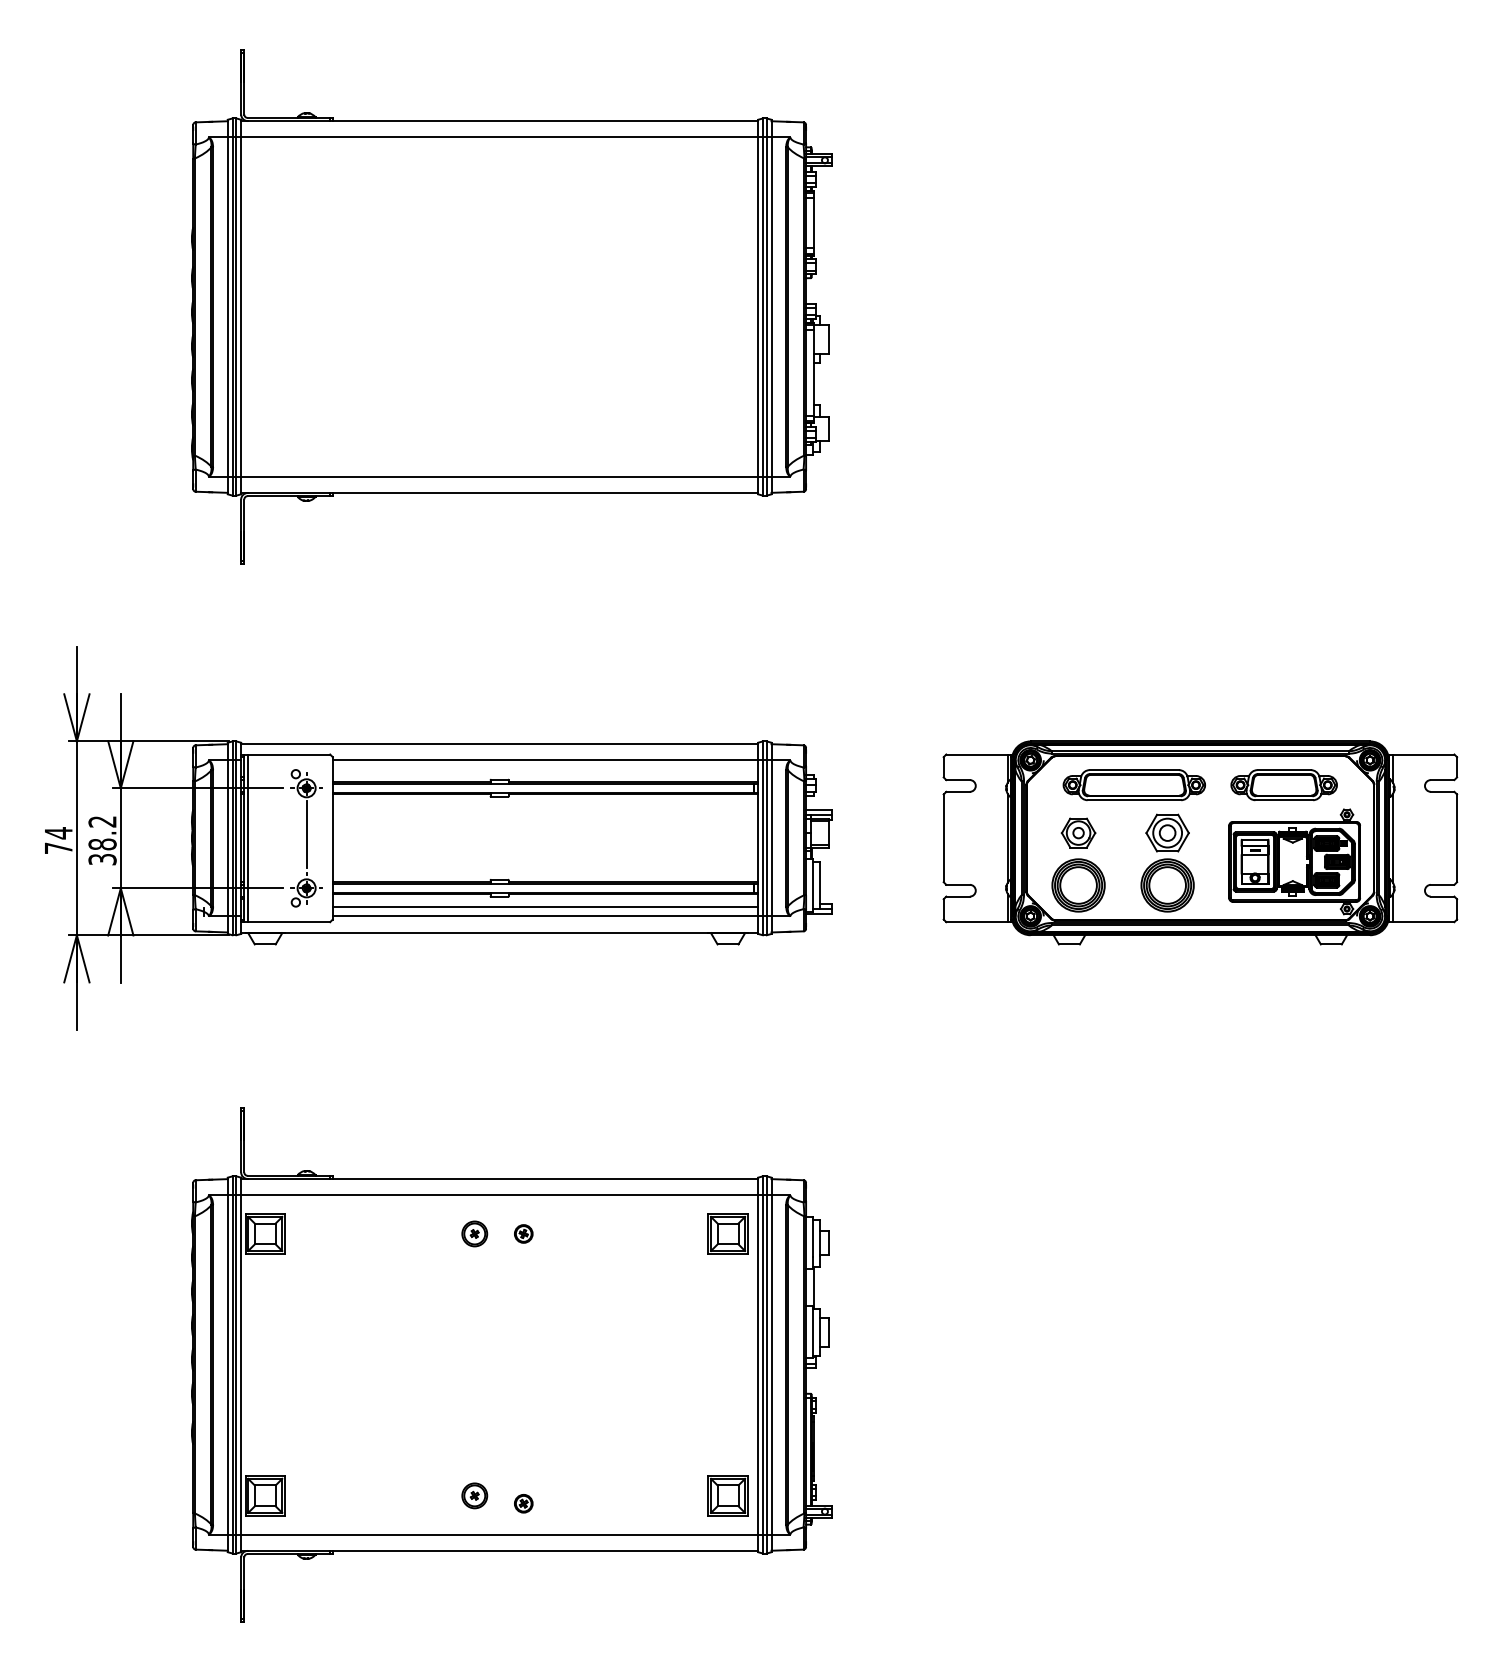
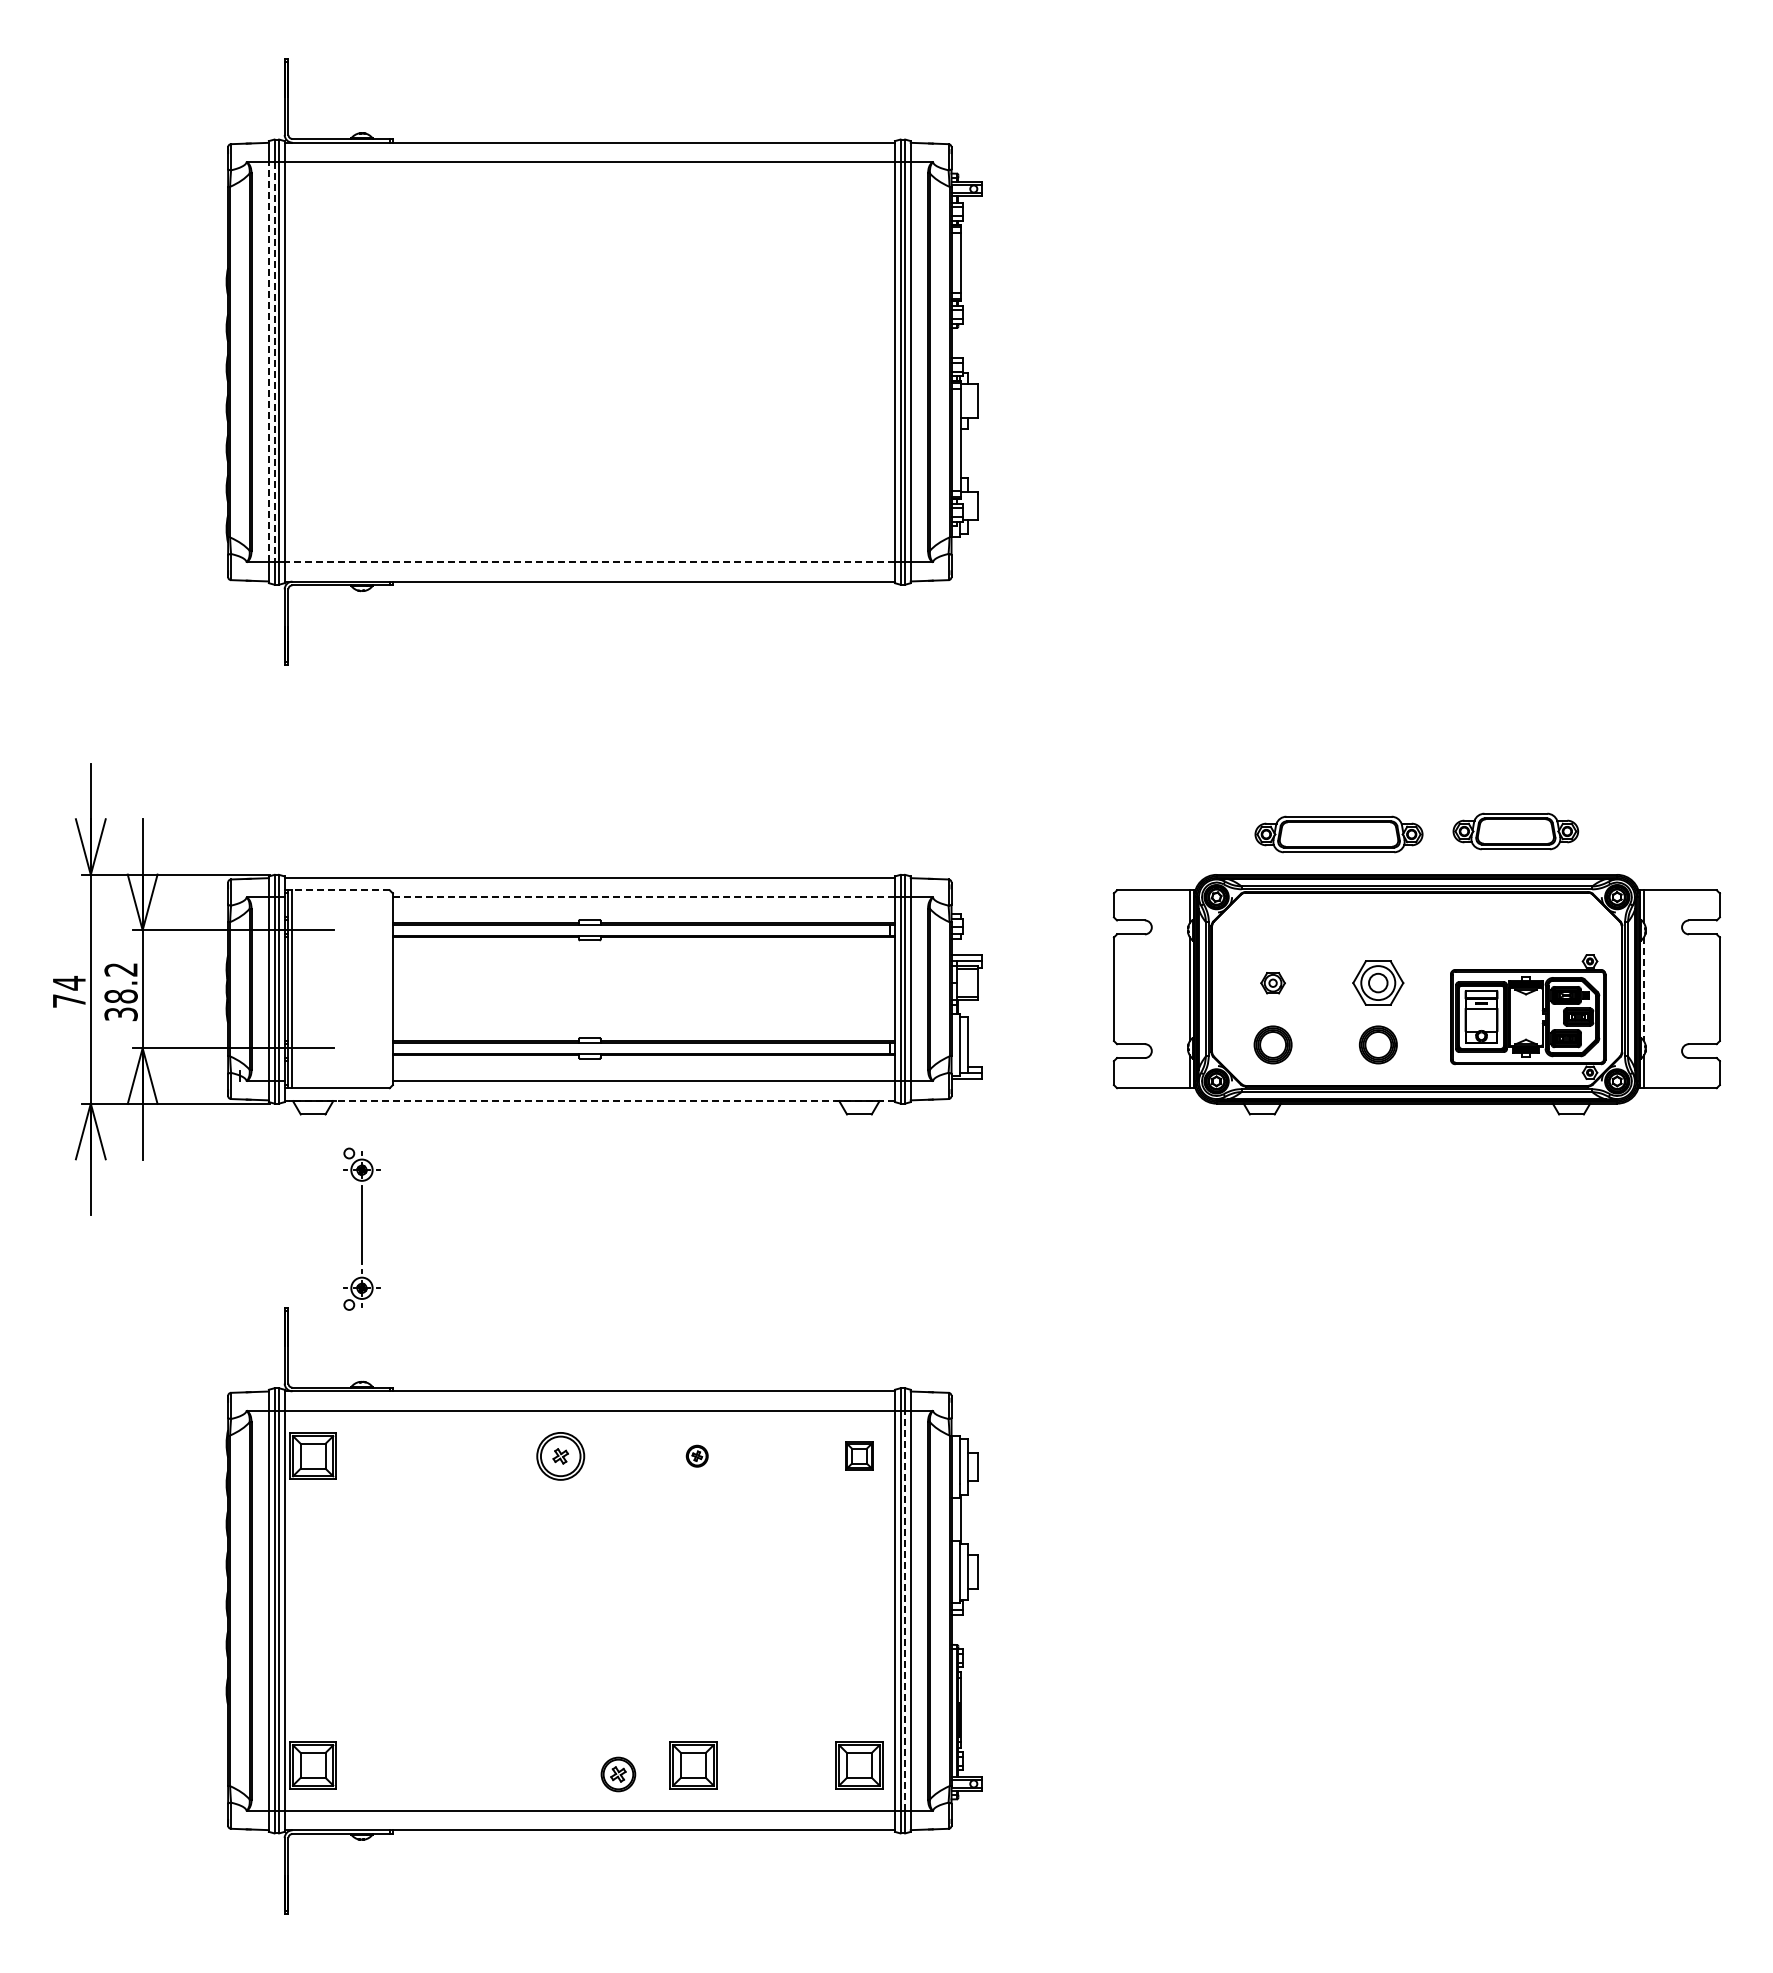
line: (227, 306) -> (268, 361), solid -> dashed
line: (232, 307) -> (274, 362), solid -> dashed
line: (499, 476) -> (589, 562), solid -> dashed
line: (289, 754) -> (341, 890), solid -> dashed
line: (545, 760) -> (643, 897), solid -> dashed
part: (1133, 785) -> (1338, 834), moved
part: (1283, 785) -> (1515, 831), moved
part: (1078, 833) -> (1272, 983), size x0.6
part: (306, 837) -> (361, 1228), moved
line: (1393, 838) -> (1644, 989), solid -> dashed
part: (1078, 885) -> (1272, 1044), size x0.6
part: (1167, 885) -> (1378, 1044), size x0.6
line: (545, 907) -> (643, 1070), removed
line: (499, 932) -> (589, 1100), solid -> dashed
part: (473, 1233) -> (559, 1455), size x1.6
part: (523, 1233) -> (696, 1455), moved
part: (728, 1233) -> (859, 1455), size x0.6
line: (767, 1364) -> (905, 1610), solid -> dashed
part: (473, 1495) -> (559, 1764), removed
part: (587, 1495) -> (693, 1765), added
part: (523, 1503) -> (617, 1774), size x1.6

